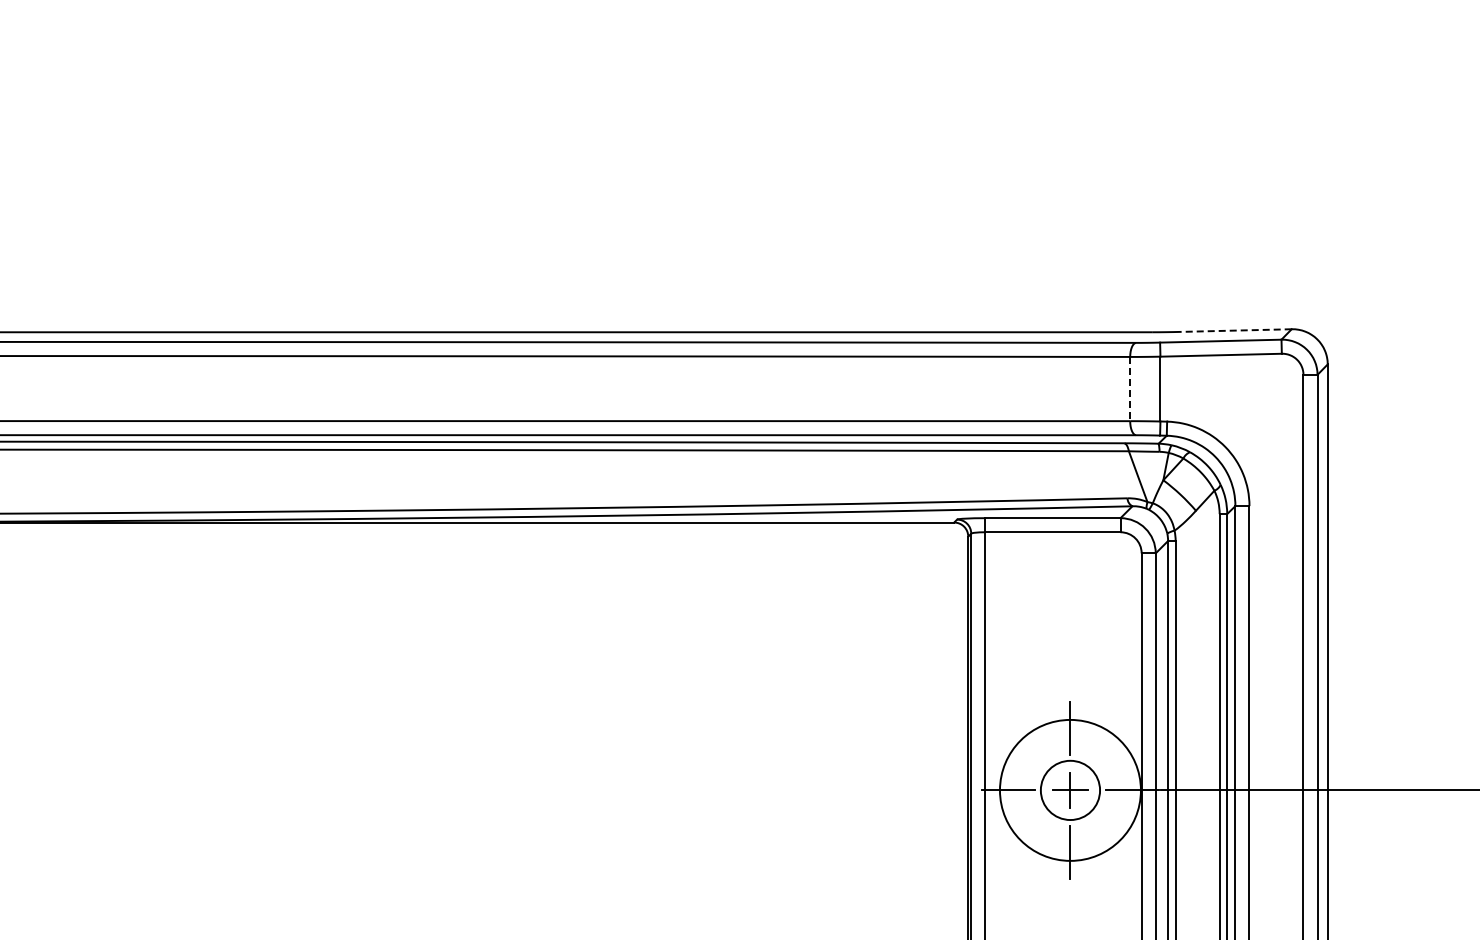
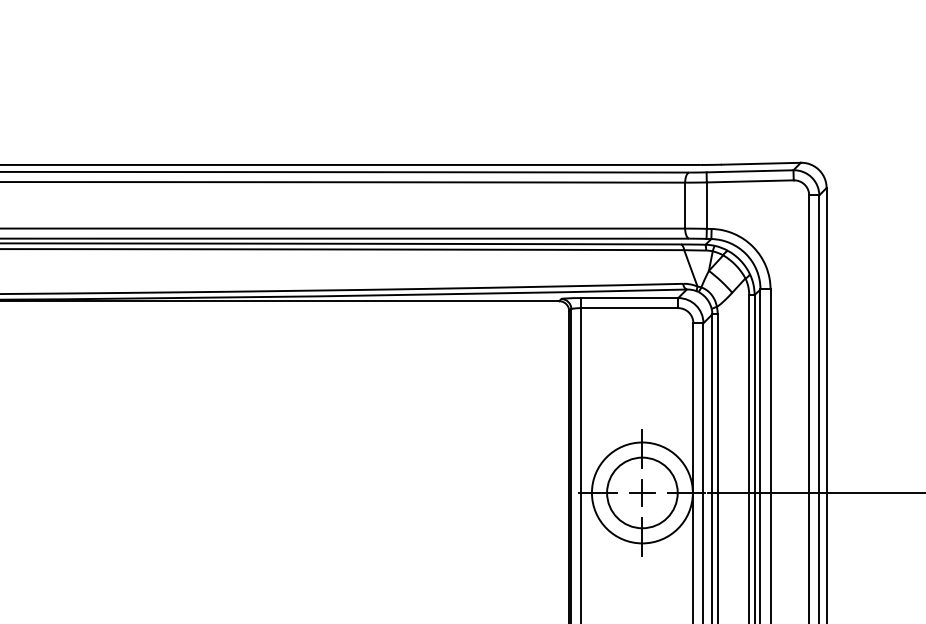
line: (1235, 330) -> (760, 163), dashed -> solid
line: (1130, 389) -> (685, 205), dashed -> solid
circle: (1070, 790) -> (642, 493), size x1.67

